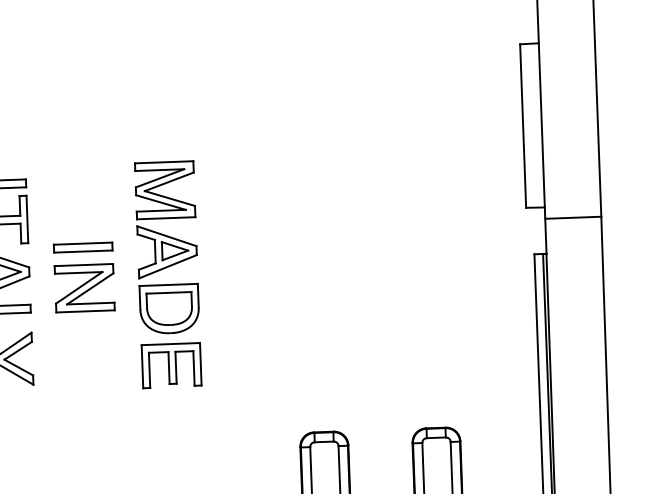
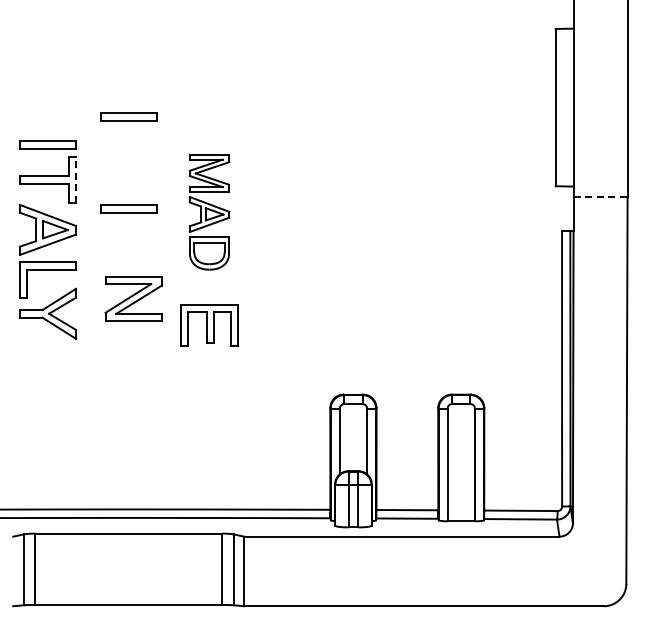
part: (79, 151) -> (128, 116), added
line: (573, 217) -> (600, 197), solid -> dashed
line: (27, 219) -> (76, 179), solid -> dashed
part: (167, 248) -> (209, 212), size x0.7
part: (84, 287) -> (133, 298), moved

